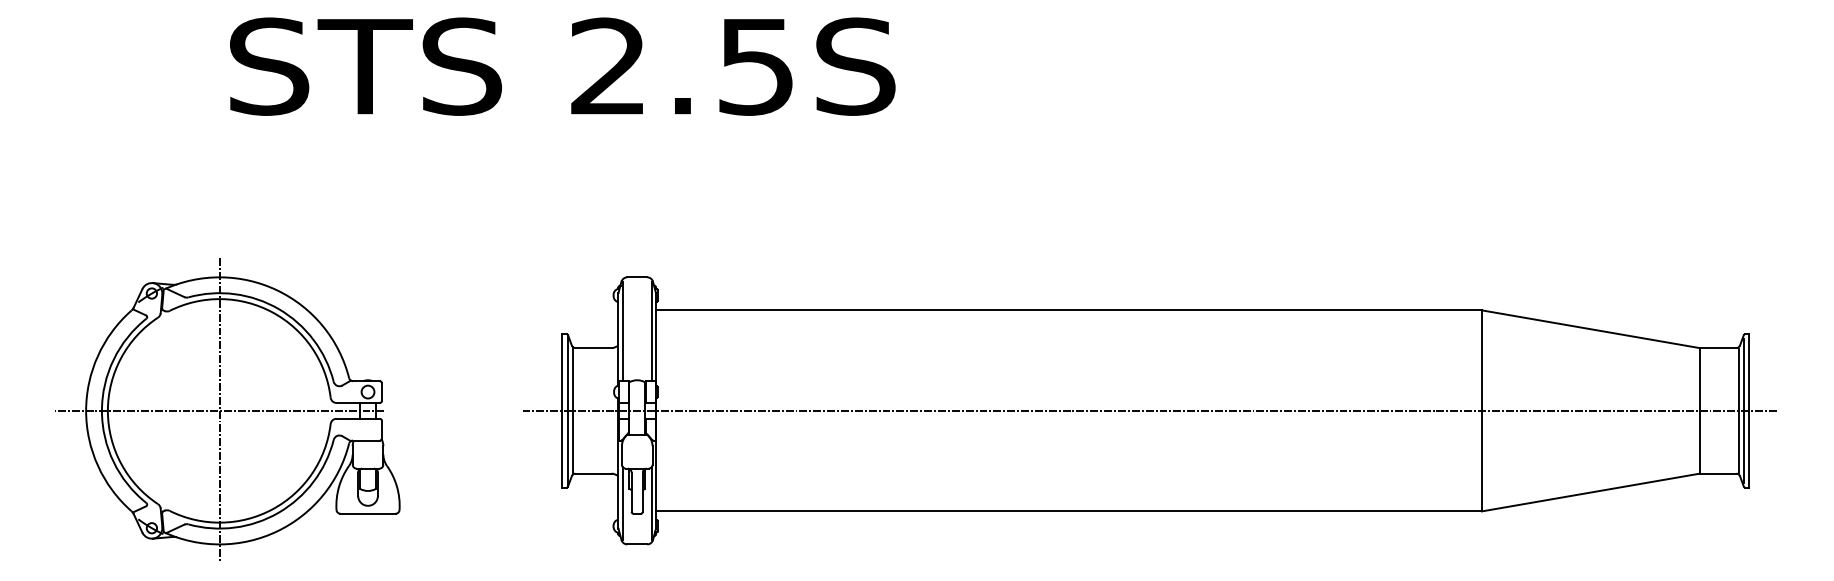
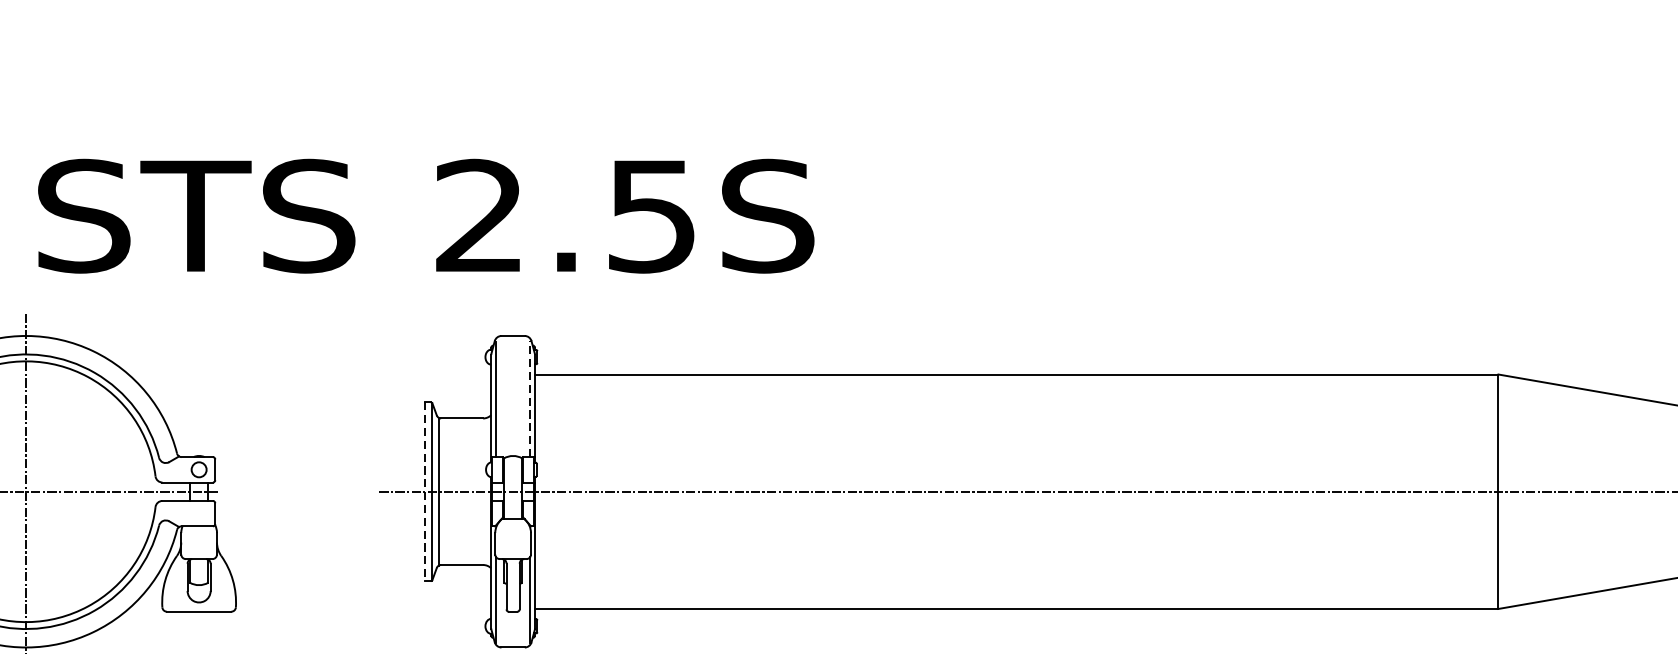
text: (562, 66) -> (425, 216), moved
line: (651, 331) -> (529, 399), solid -> dashed
line: (562, 410) -> (425, 491), solid -> dashed

